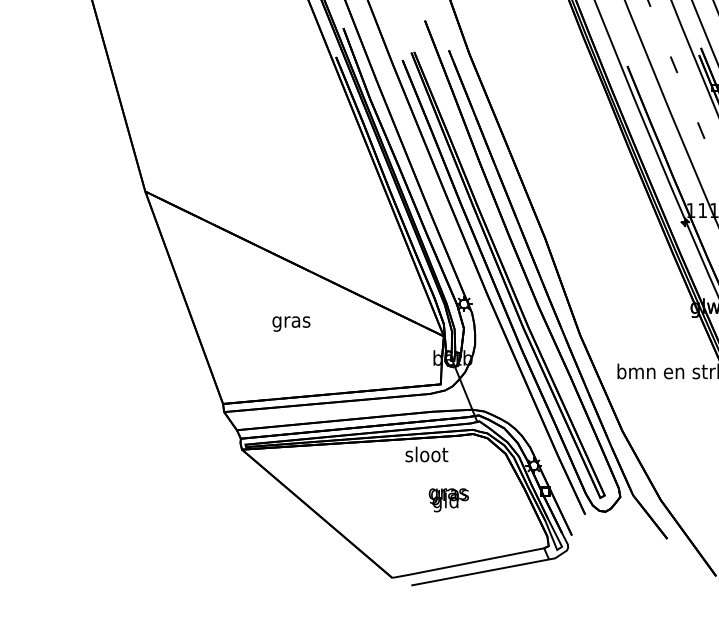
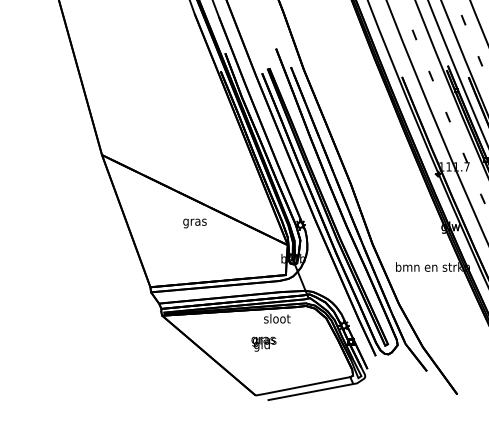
text: (290, 324) -> (194, 223), moved
text: (448, 499) -> (263, 343), moved

